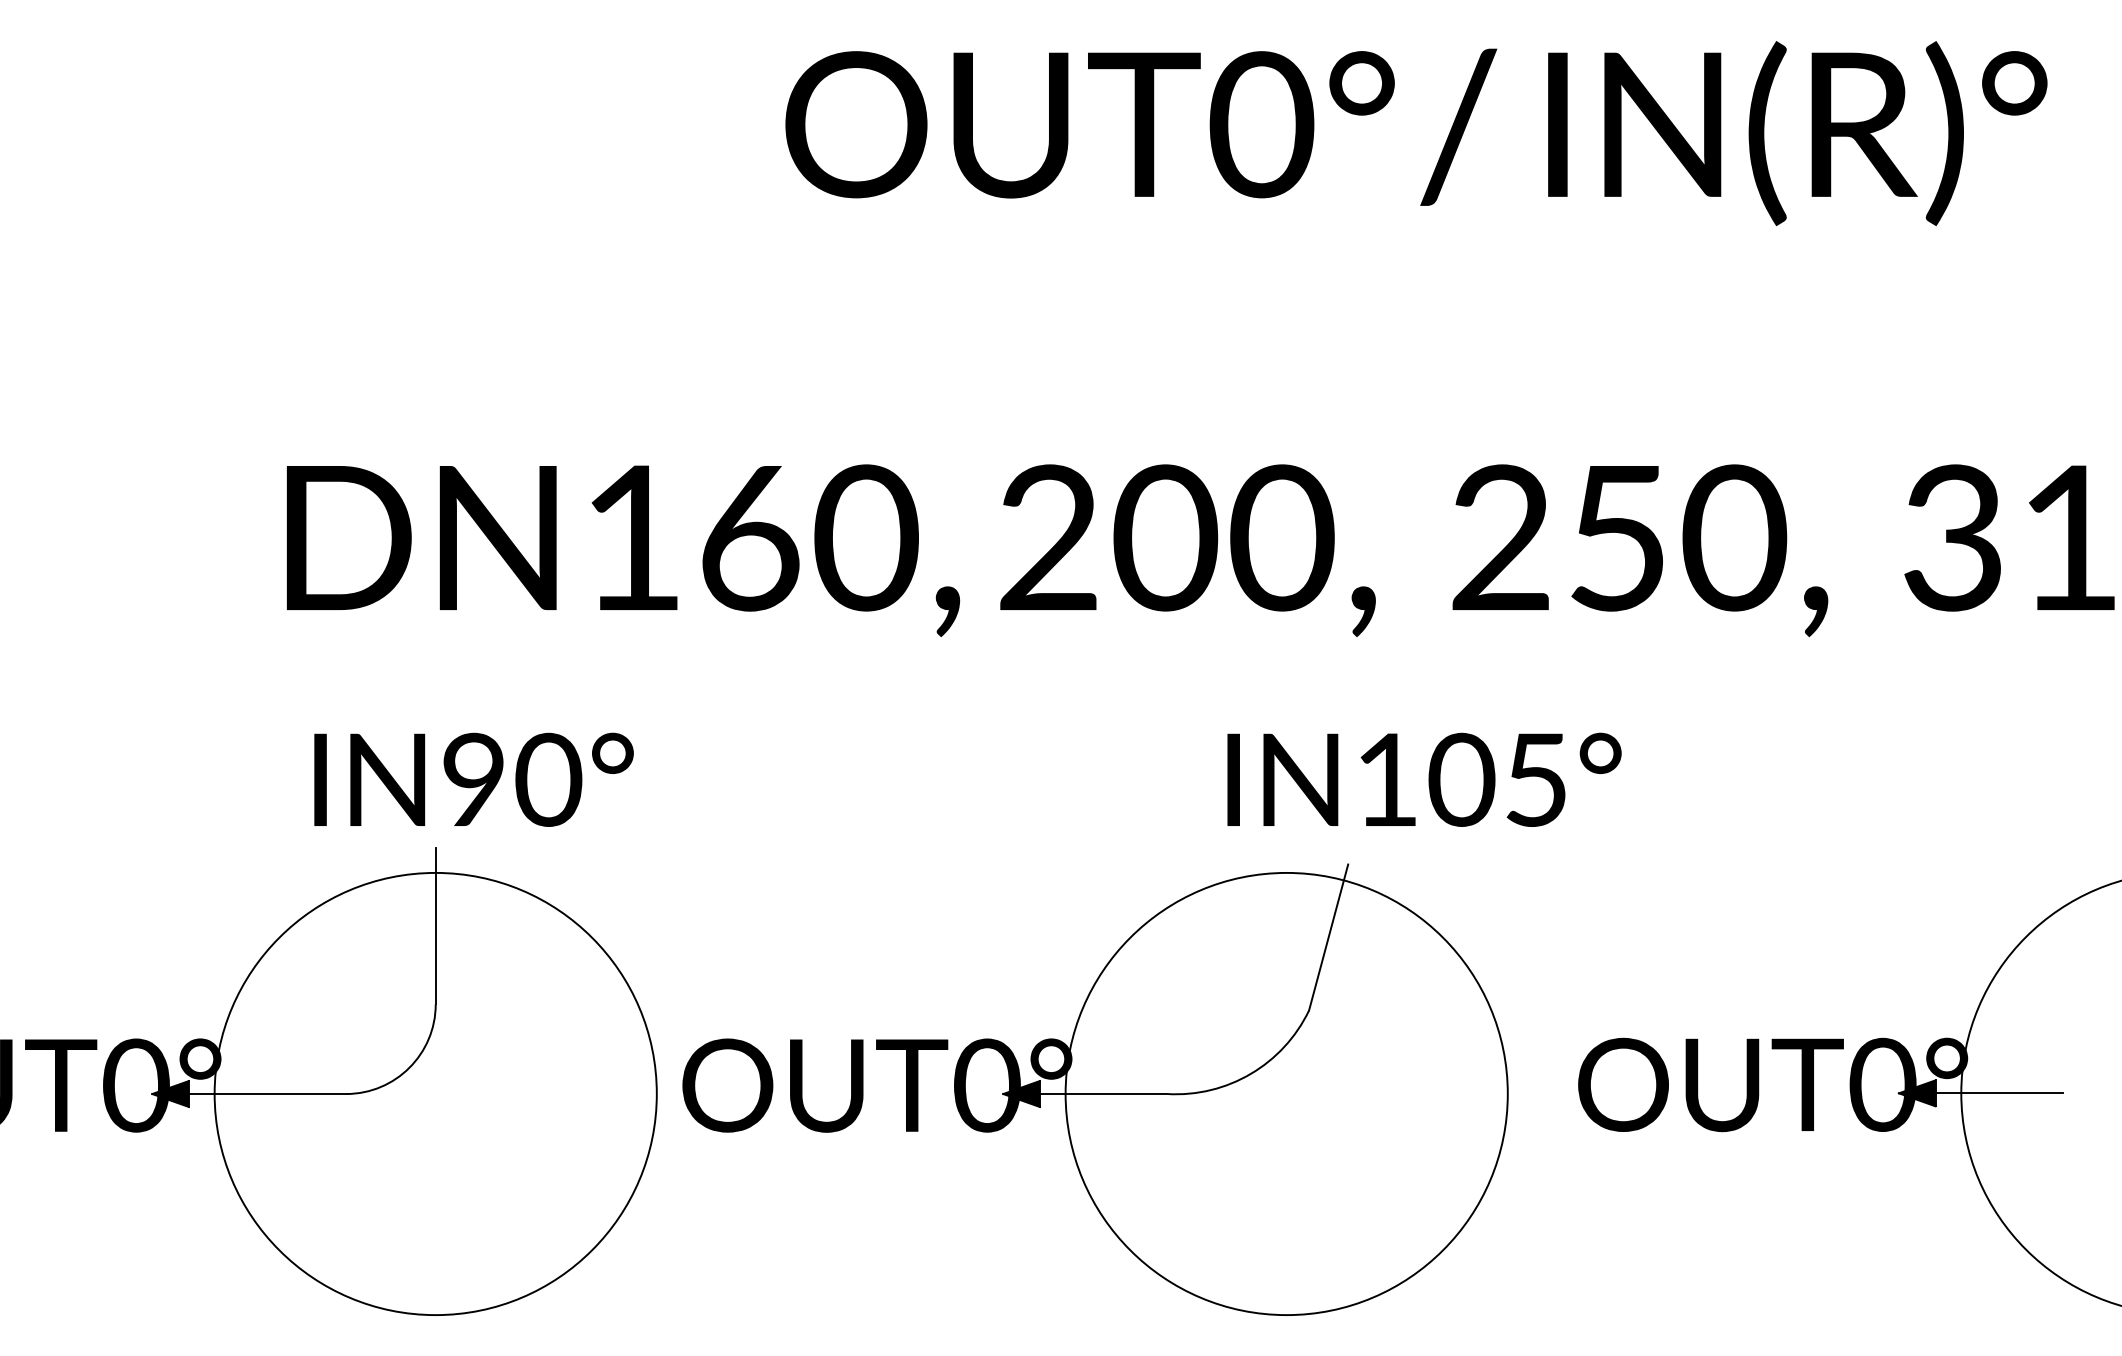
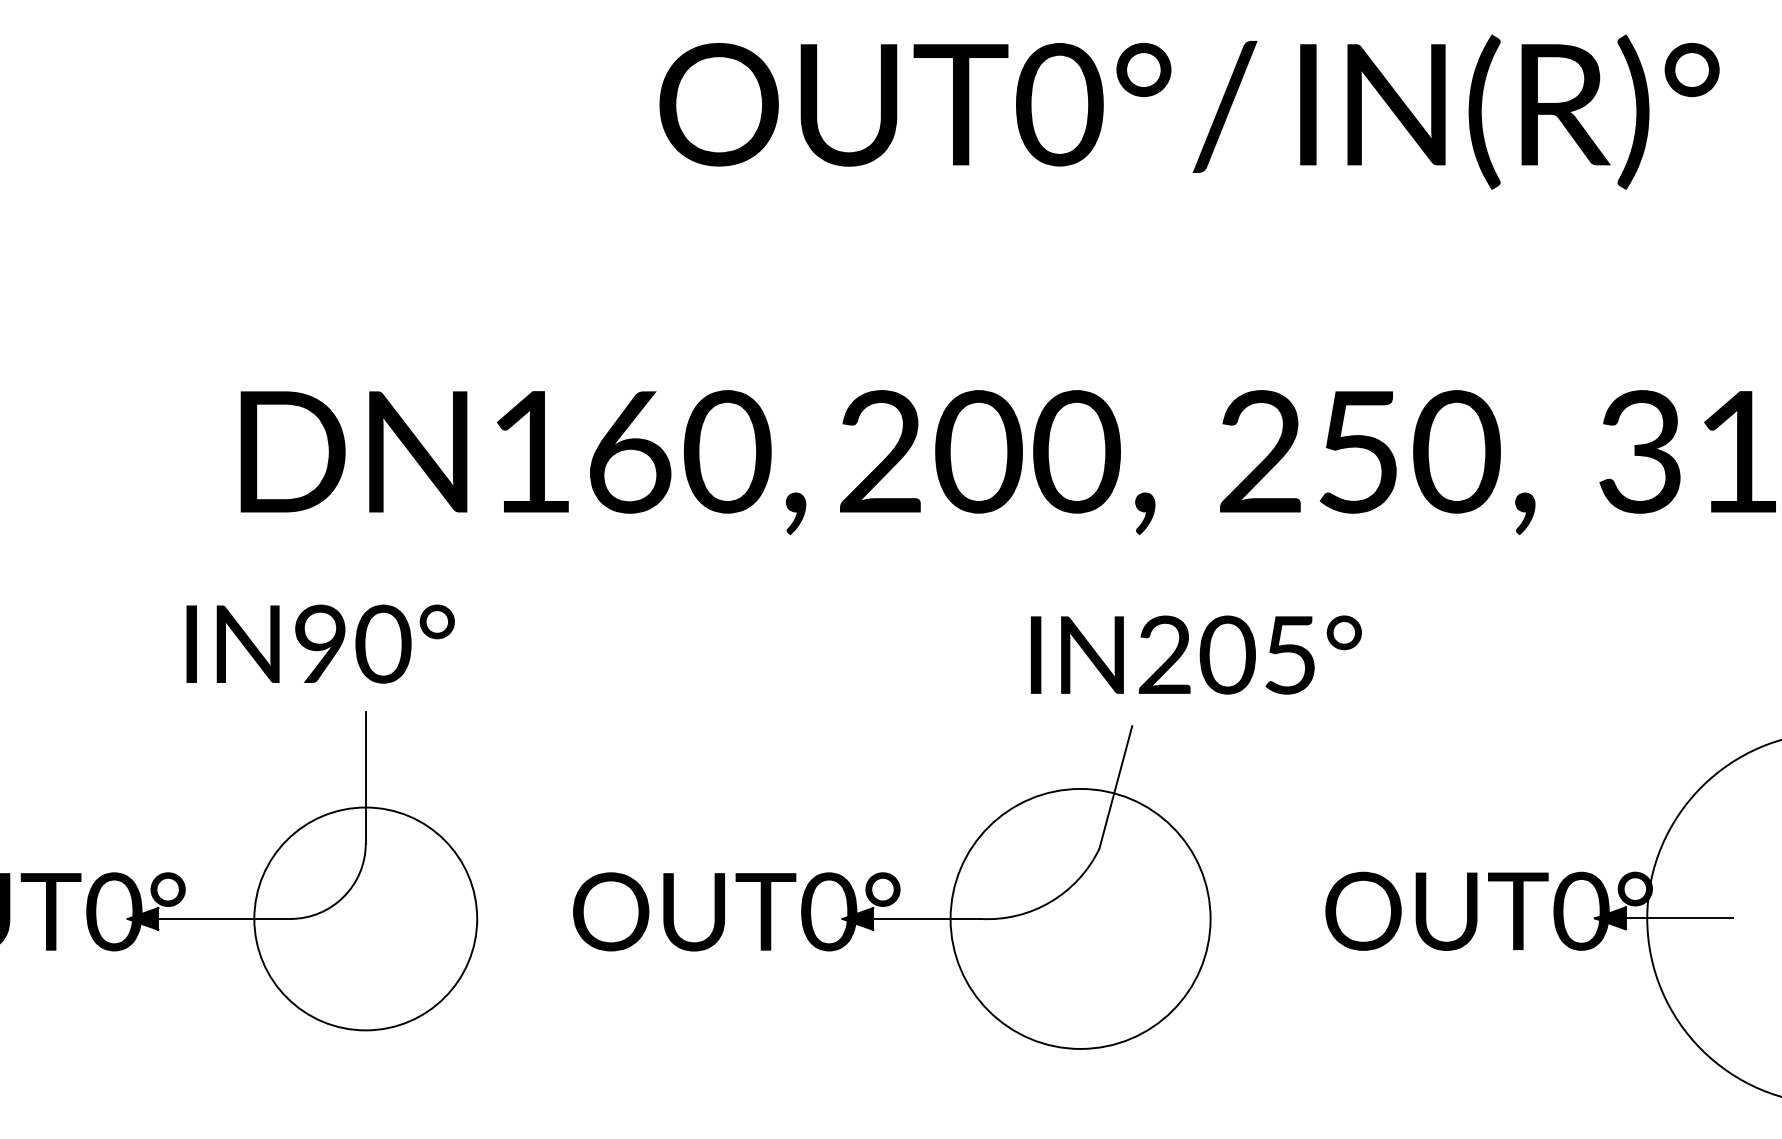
text: (1386, 778) -> (1164, 653), IN105° -> IN205°
text: (473, 779) -> (320, 643), moved
circle: (435, 1093) -> (365, 918), size x0.6
circle: (1286, 1093) -> (1080, 918), size x0.7

